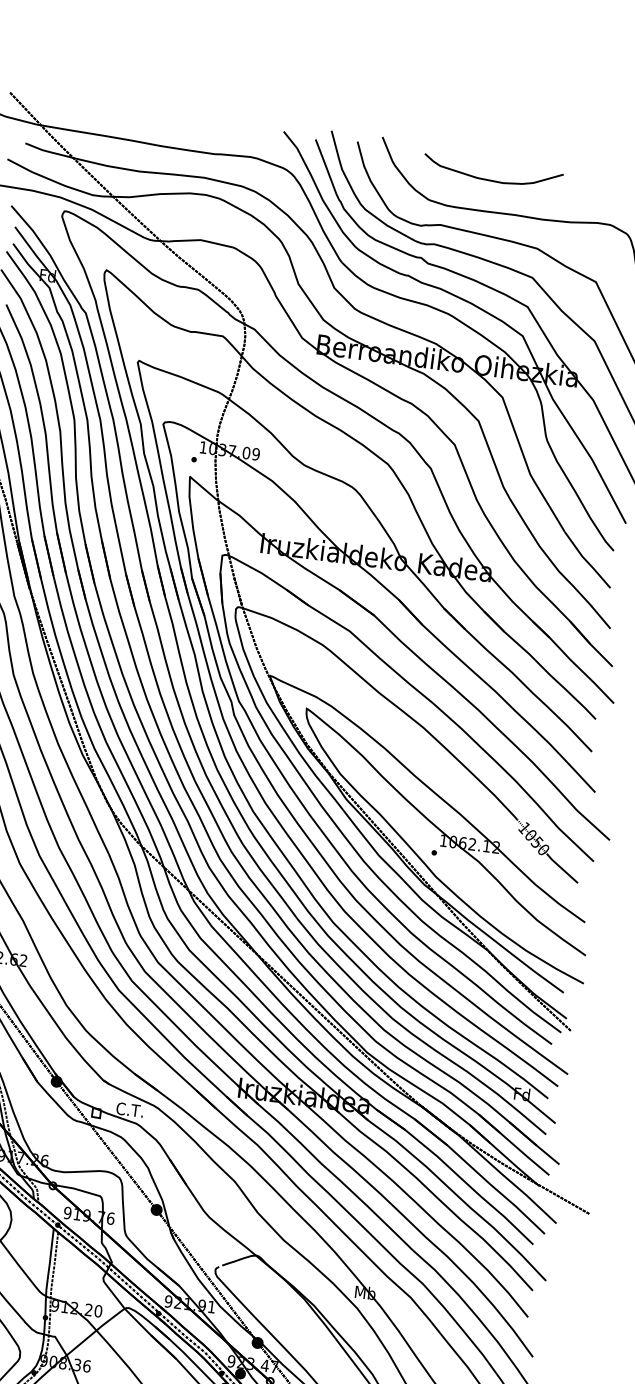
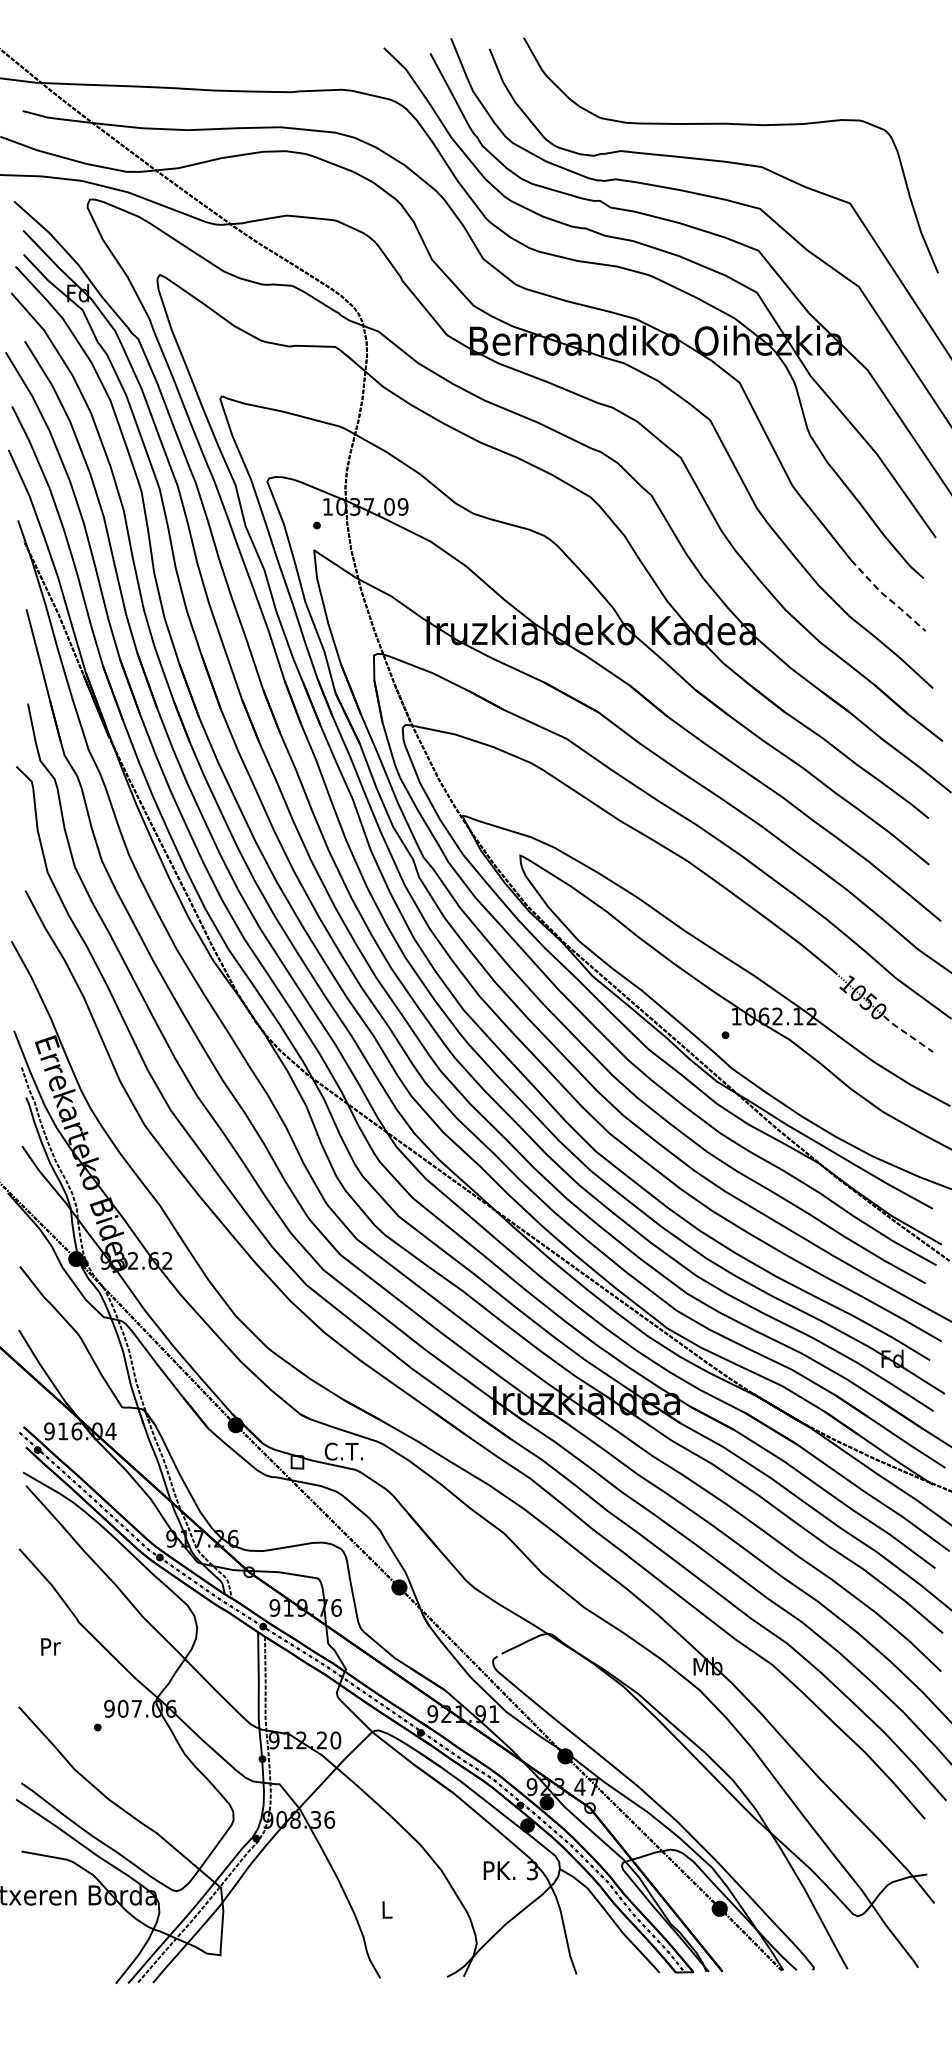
curve: (491, 179) -> (684, 78), removed
line: (586, 561) -> (887, 597), solid -> dashed
line: (561, 868) -> (907, 1034), solid -> dashed

